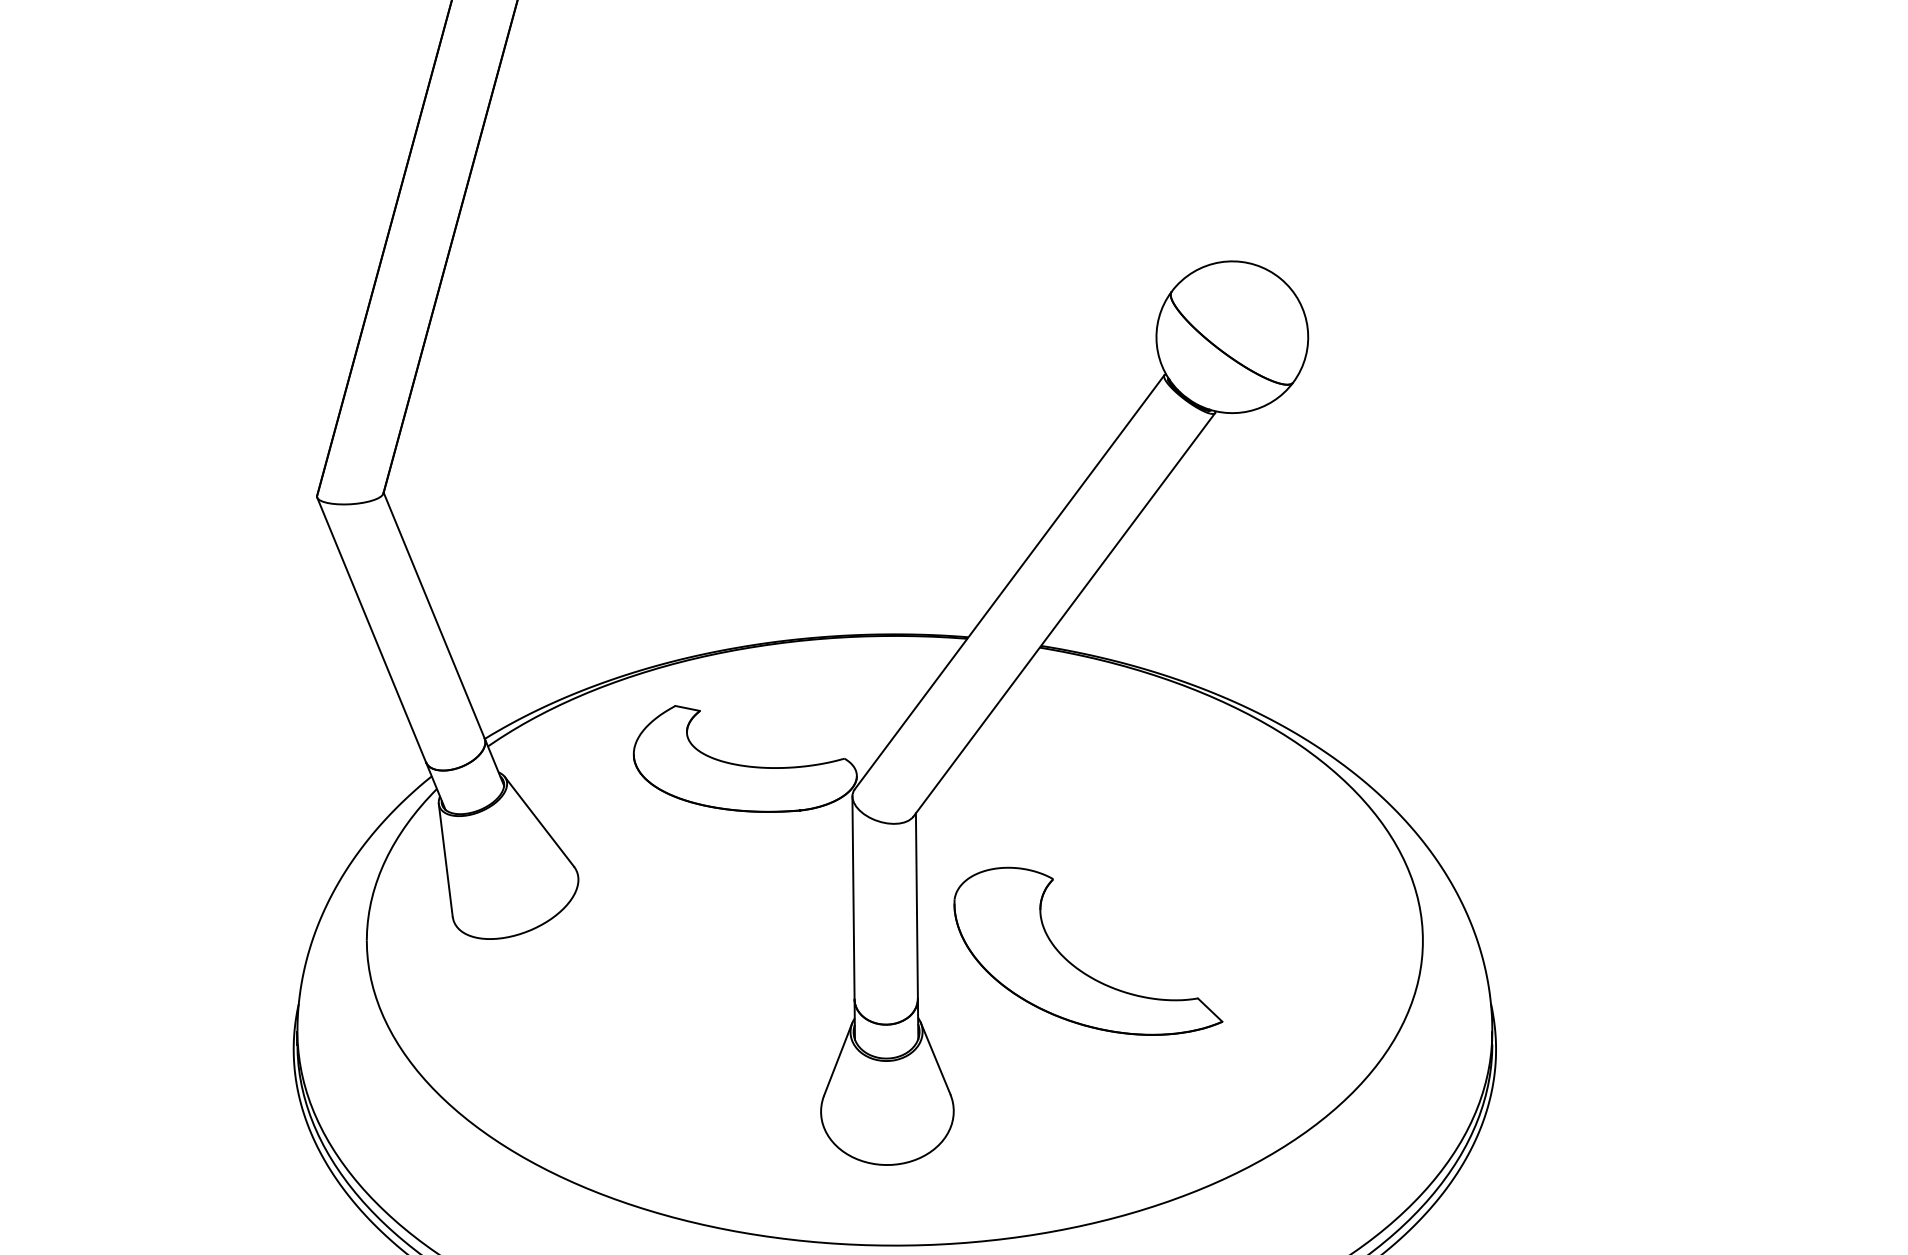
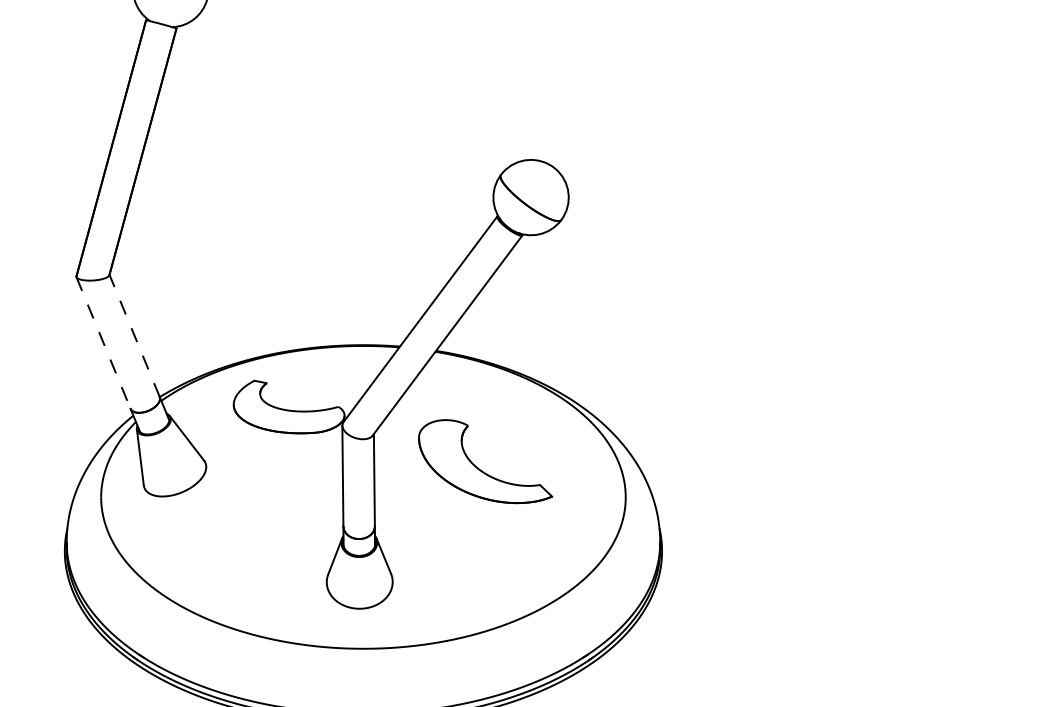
line: (433, 614) -> (134, 335), solid -> dashed
line: (371, 631) -> (103, 343), solid -> dashed
part: (1074, 963) -> (478, 467), moved

